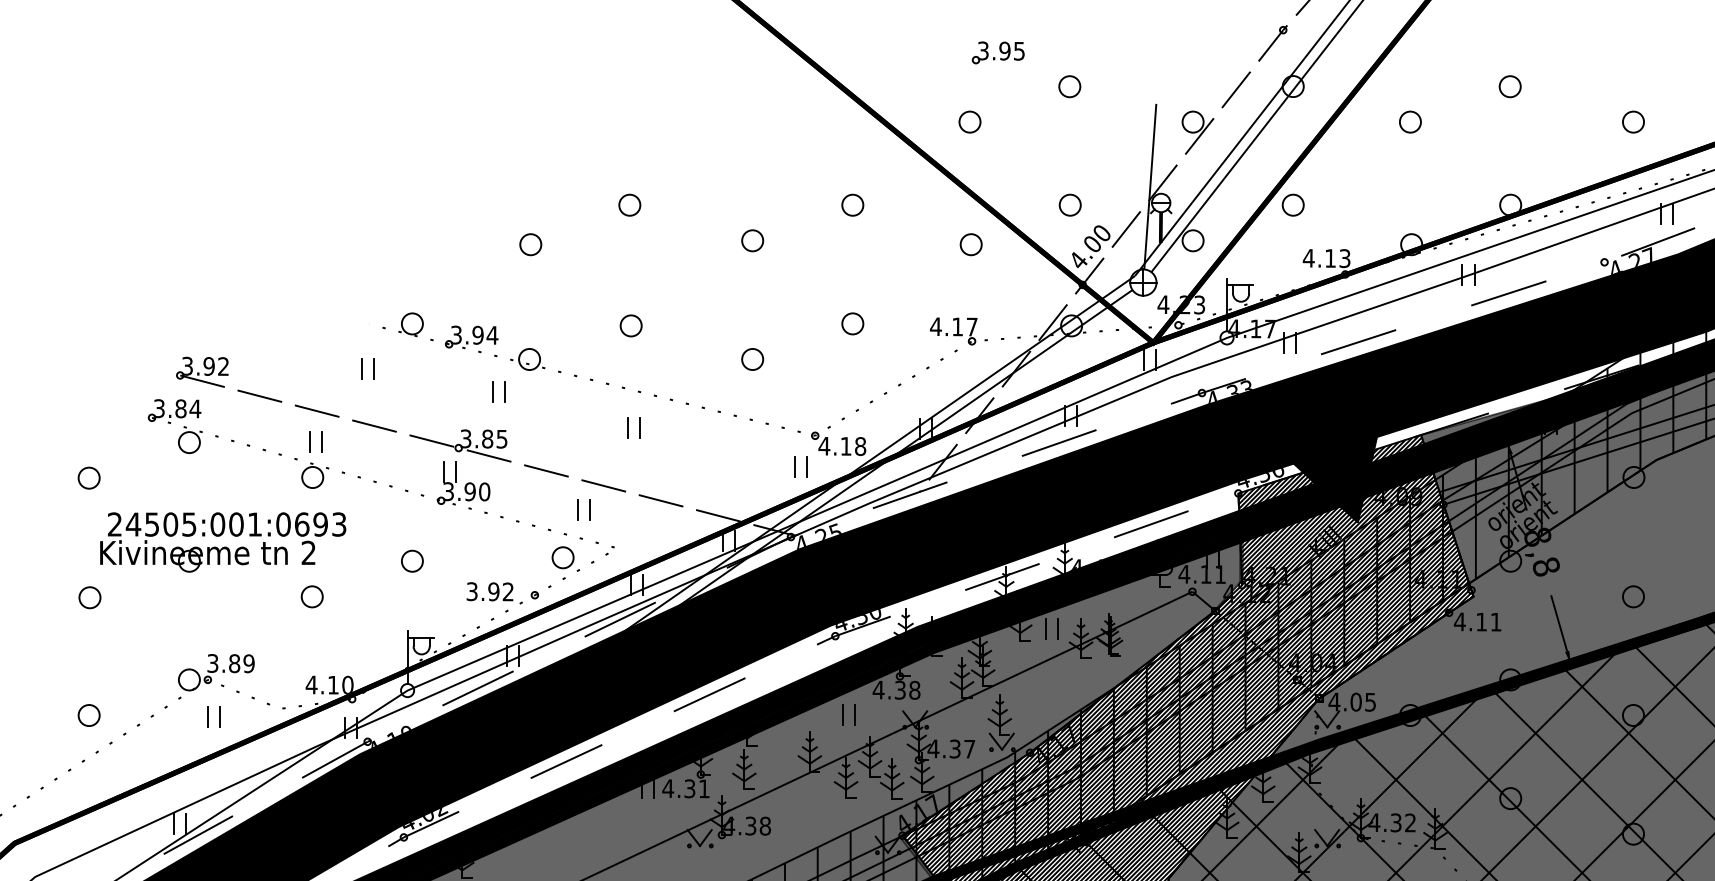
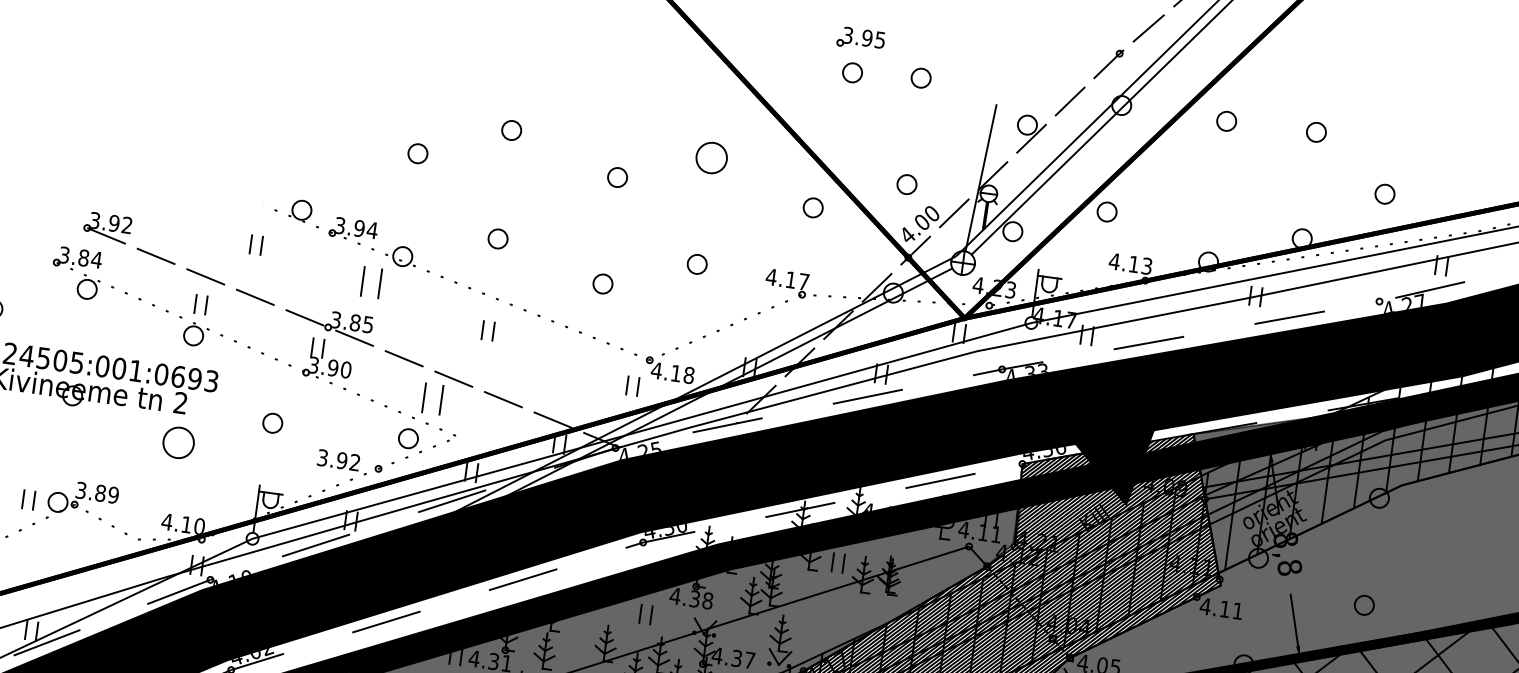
part: (969, 121) -> (852, 72), moved
part: (1410, 121) -> (1226, 120), moved
part: (1633, 121) -> (1385, 193), moved
part: (852, 204) -> (711, 157), size x1.6
part: (498, 391) -> (370, 281), size x1.6
part: (583, 509) -> (432, 397), size x1.6
part: (311, 596) -> (177, 442), size x1.6
part: (213, 716) -> (28, 499), moved

